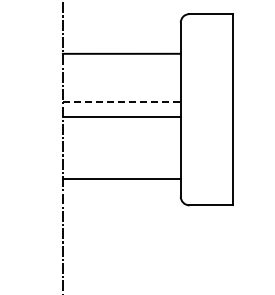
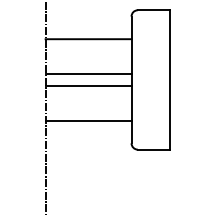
line: (121, 102) -> (88, 74), dashed -> solid
line: (121, 179) -> (88, 120), moved

